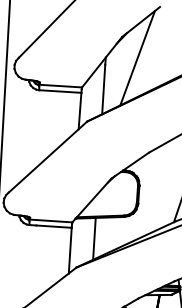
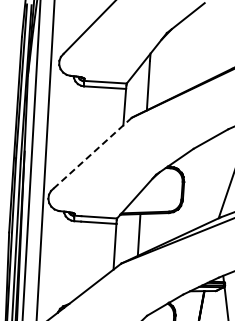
line: (137, 58) -> (182, 54), removed
line: (47, 157) -> (92, 153), solid -> dashed

